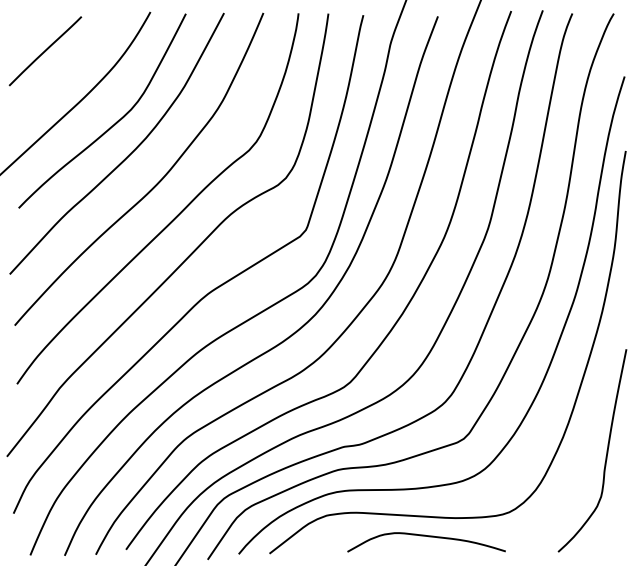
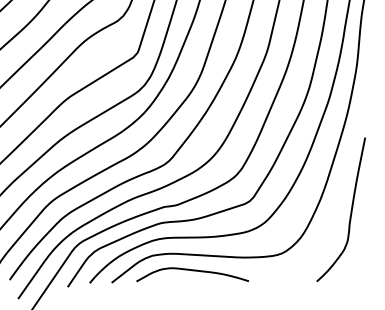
curve: (428, 537) -> (194, 271), moved

